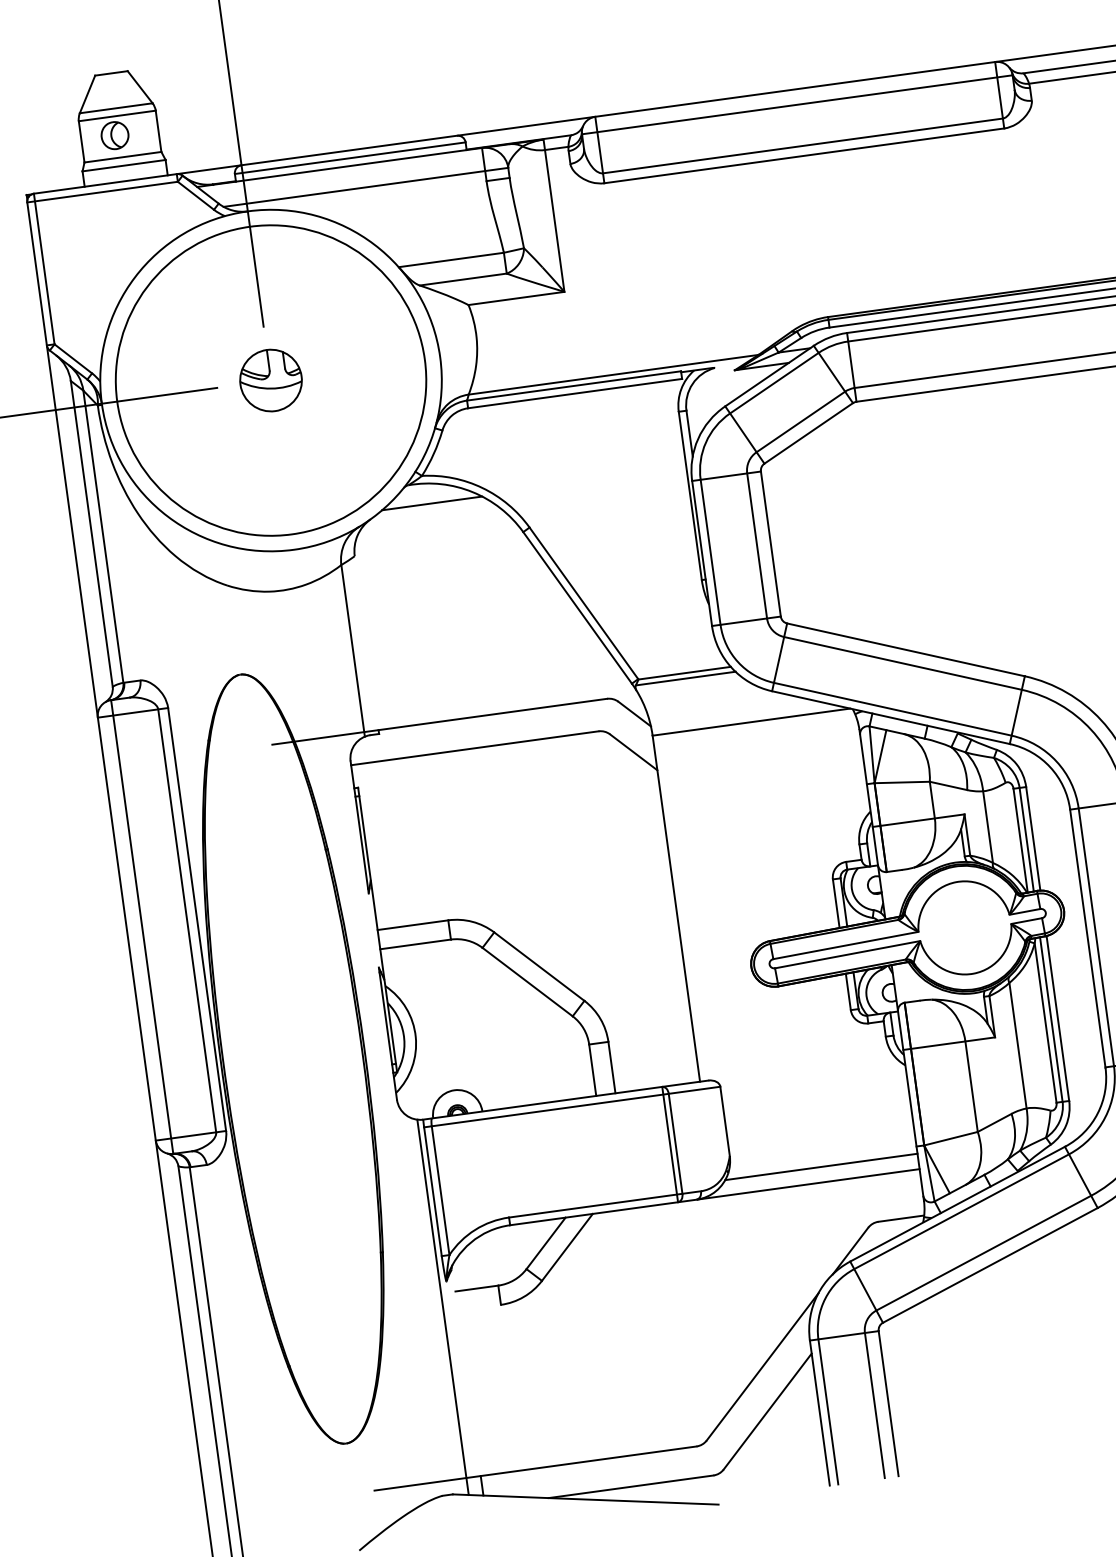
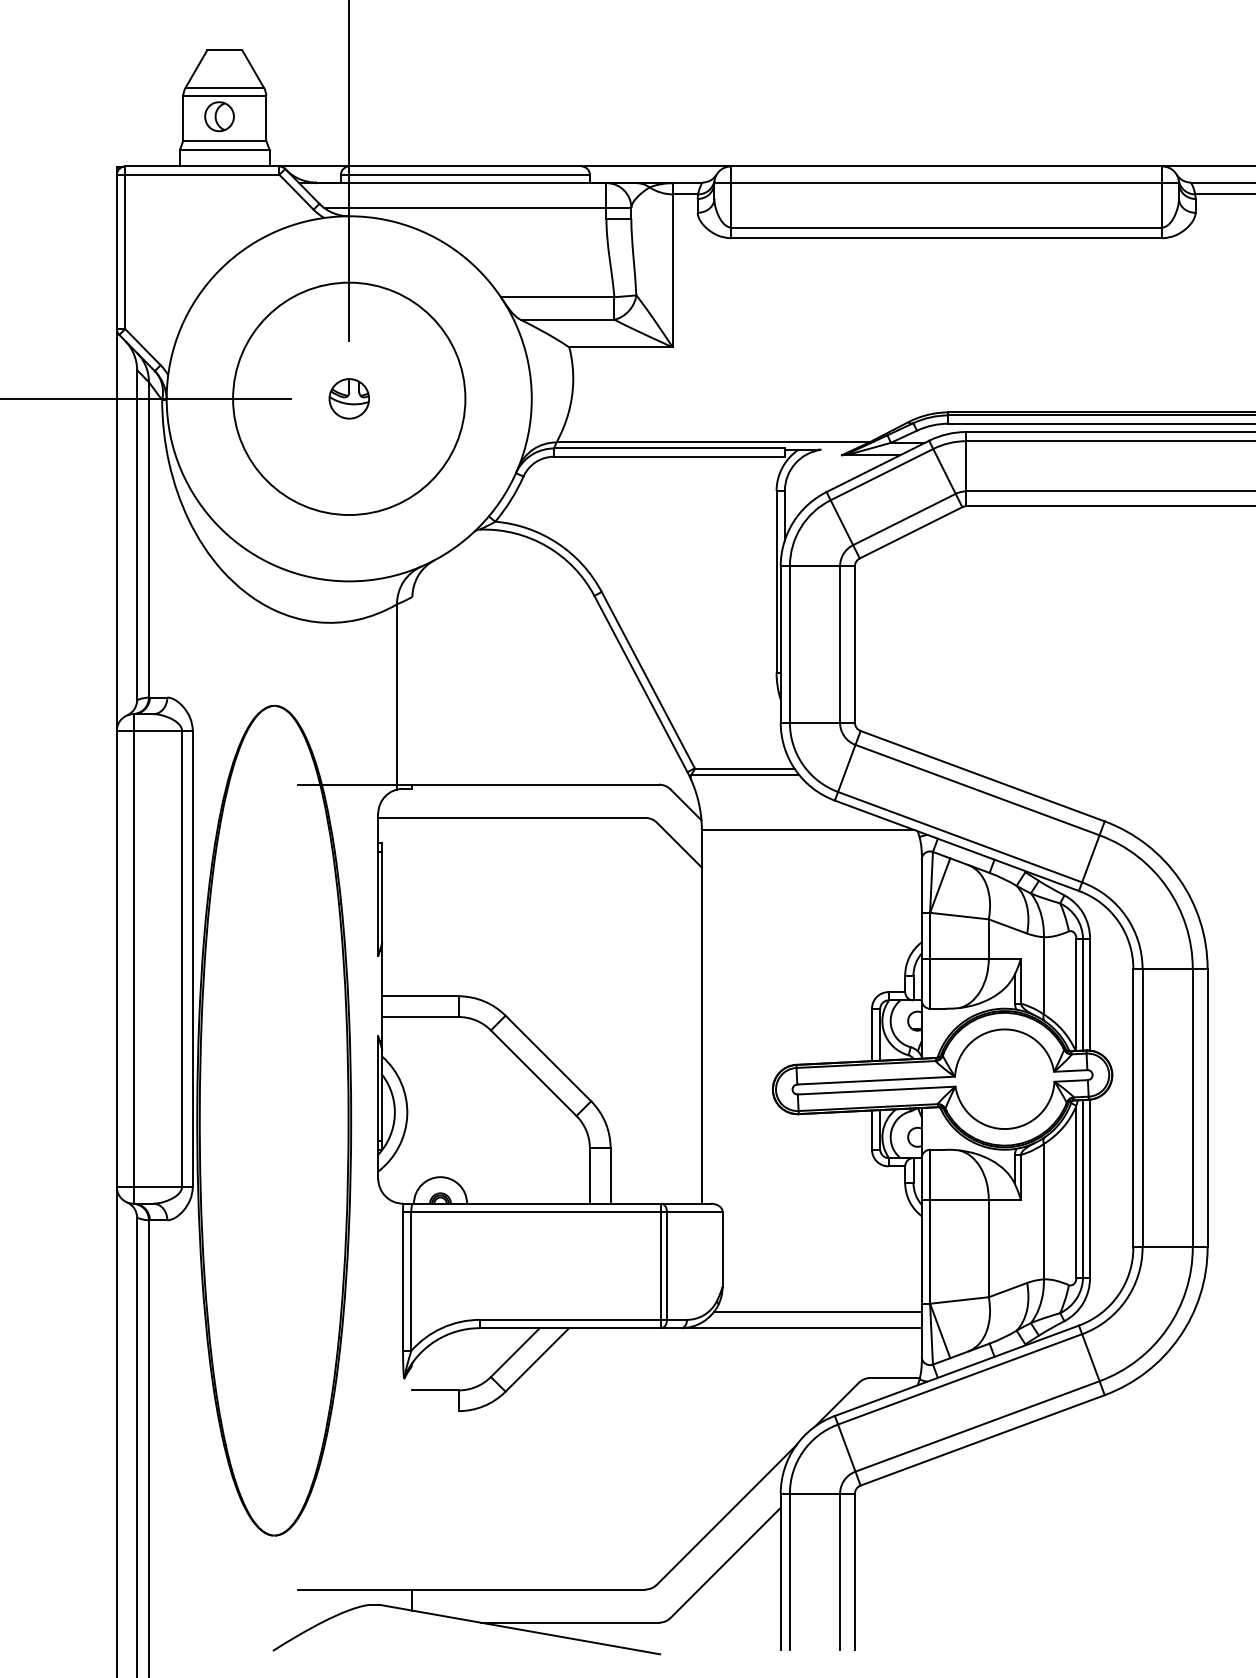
circle: (271, 380) -> (349, 398), size x0.7
part: (271, 380) -> (349, 398), size x0.6
line: (431, 503) -> (501, 552), removed
line: (442, 1306) -> (396, 1404), removed

